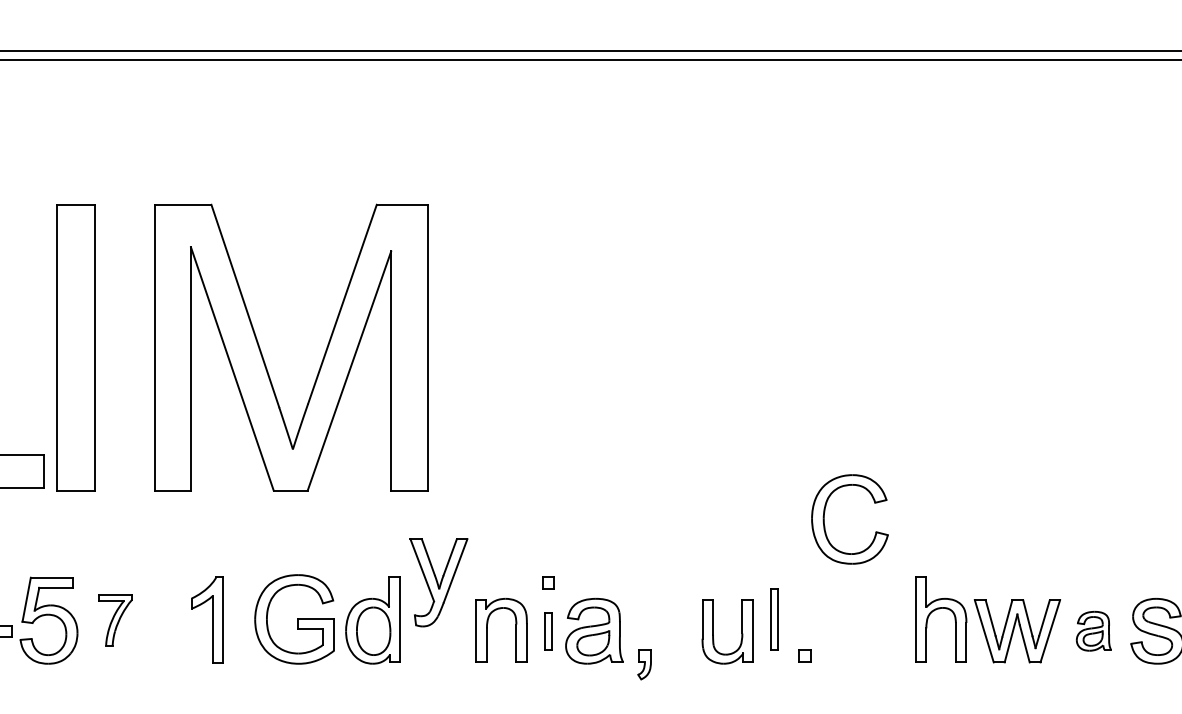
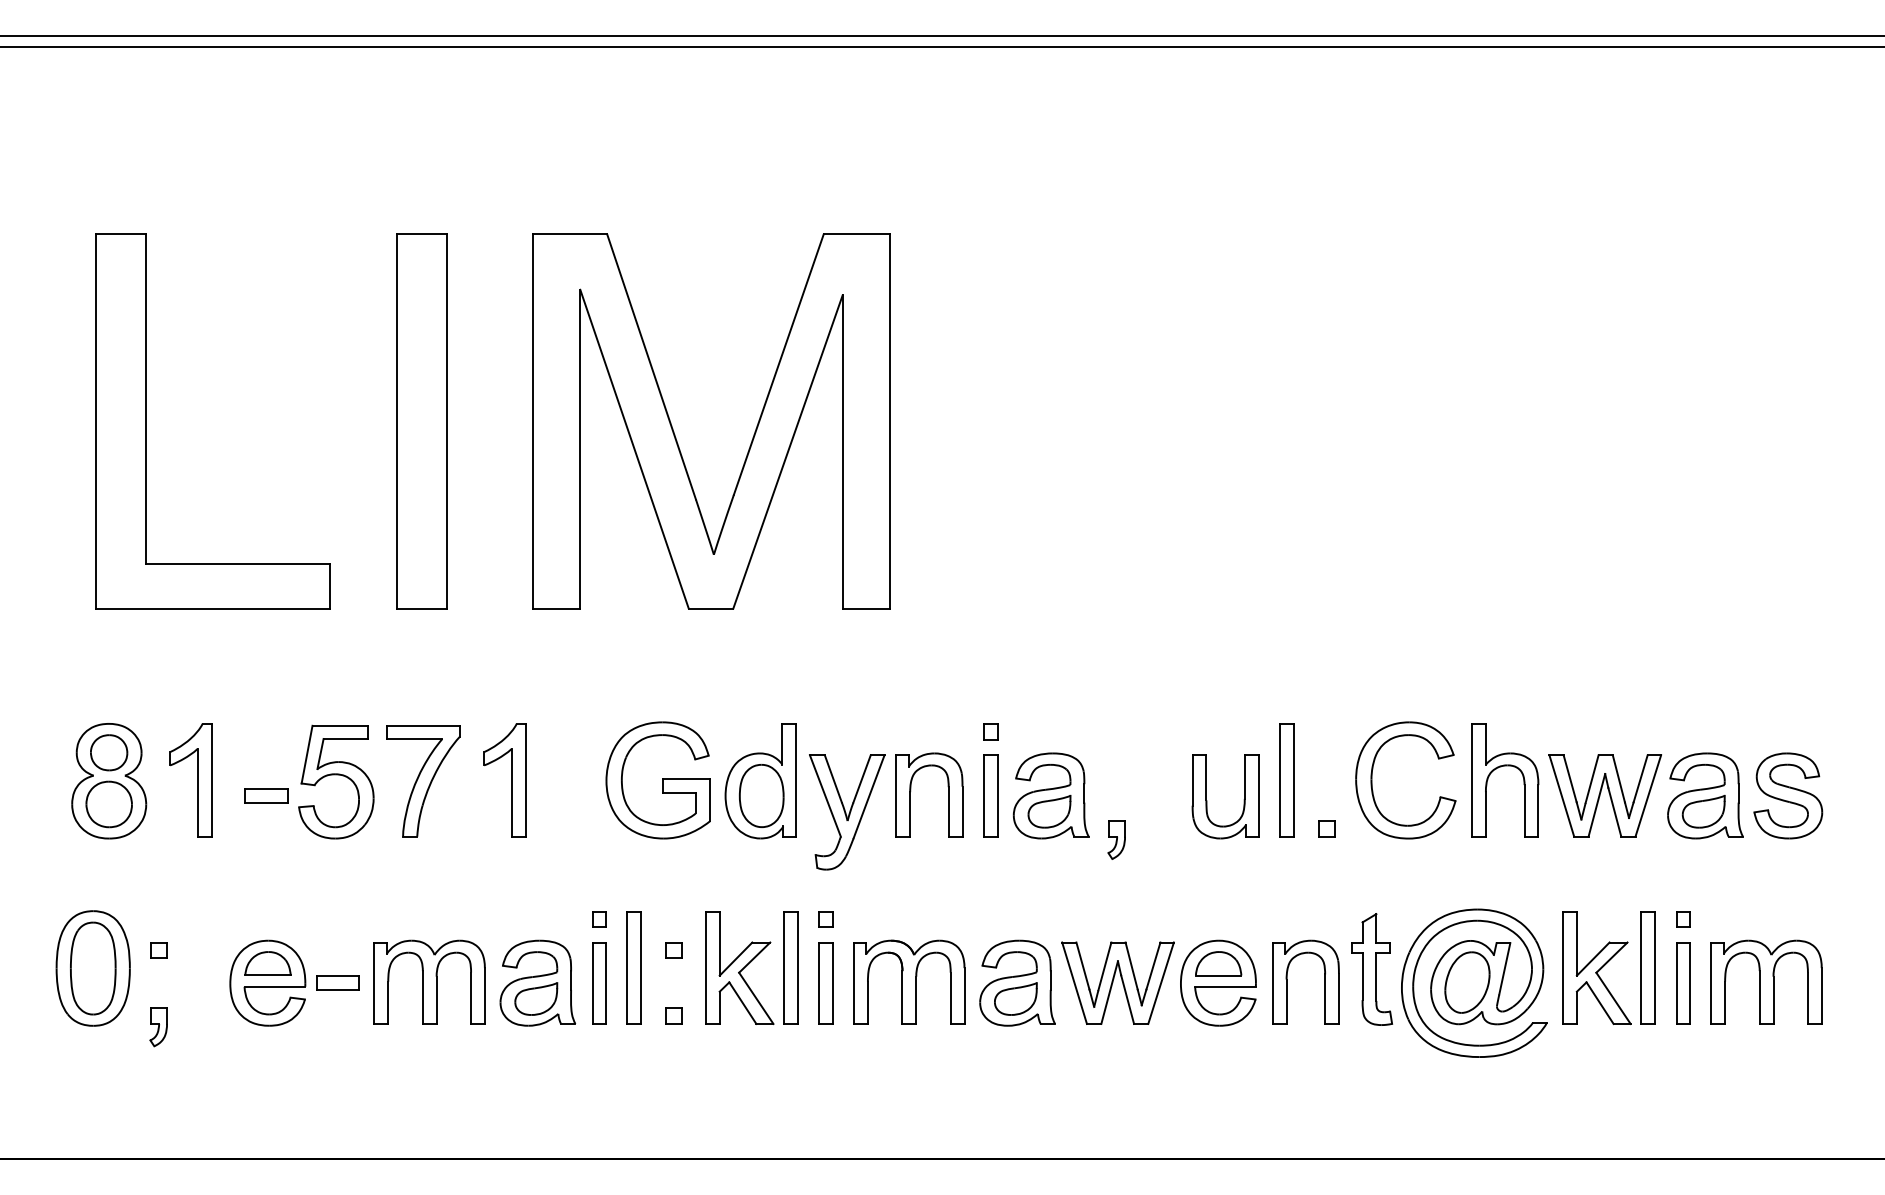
part: (75, 347) -> (421, 421), moved
part: (263, 357) -> (675, 434), moved
part: (824, 519) -> (1372, 780), moved
part: (439, 582) -> (847, 812), moved
part: (774, 619) -> (1286, 780), size x1.43
part: (115, 620) -> (423, 781), size x1.67
part: (212, 620) -> (511, 780), moved
part: (548, 630) -> (990, 795), size x1.67
part: (1093, 630) -> (1705, 795), size x1.67

